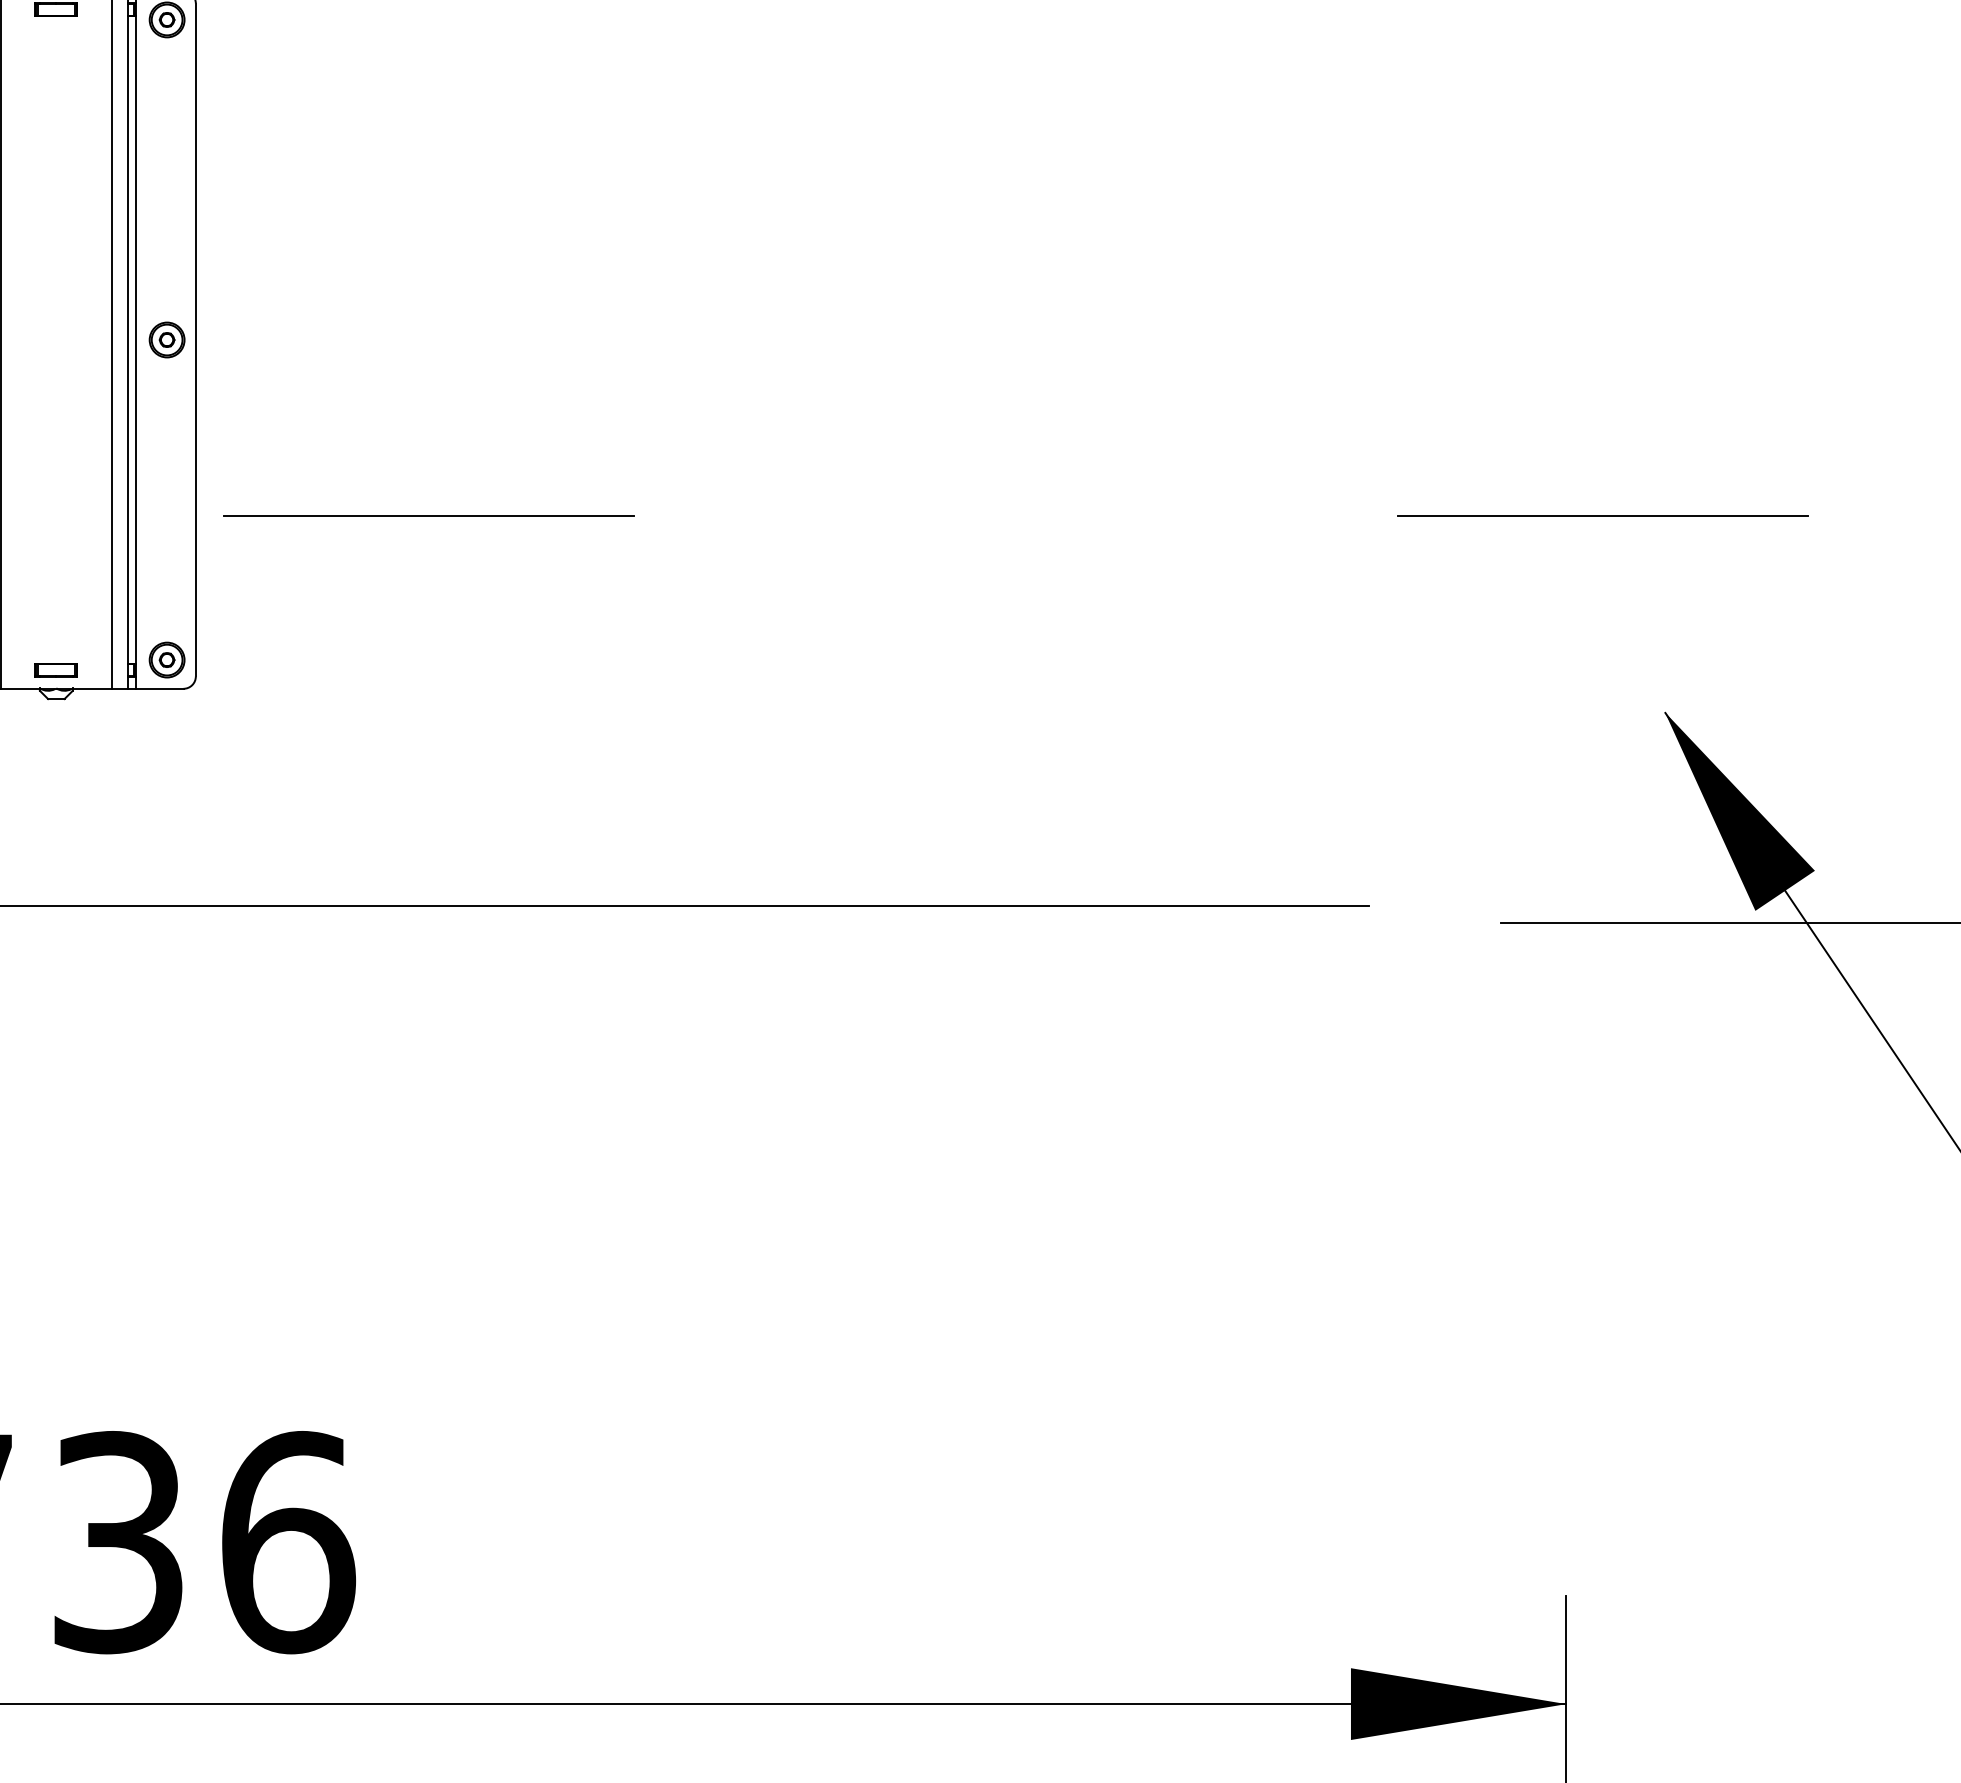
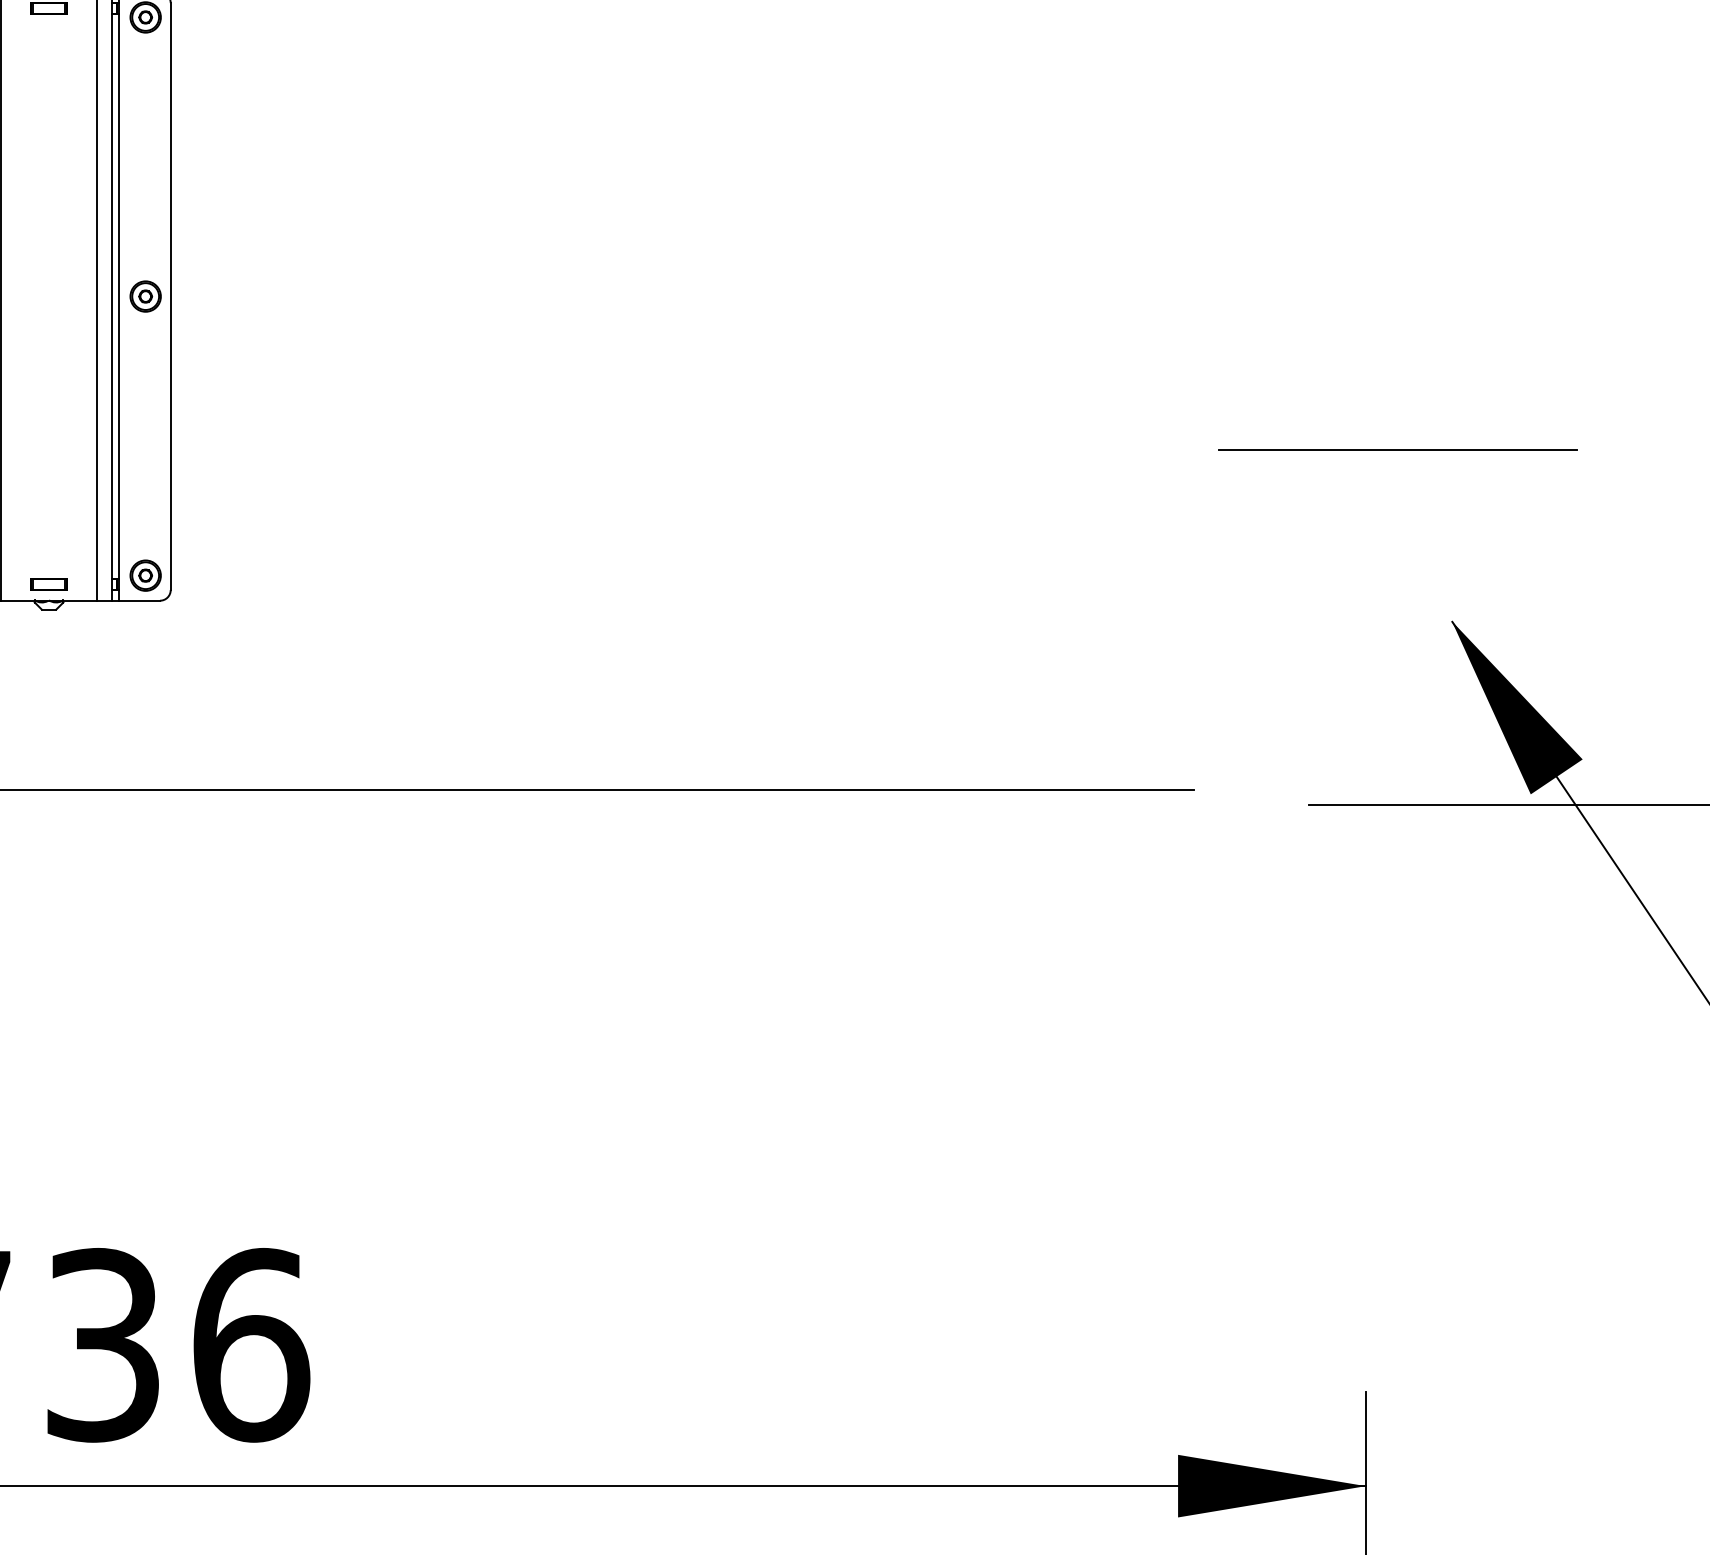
line: (428, 515) -> (373, 449), removed

